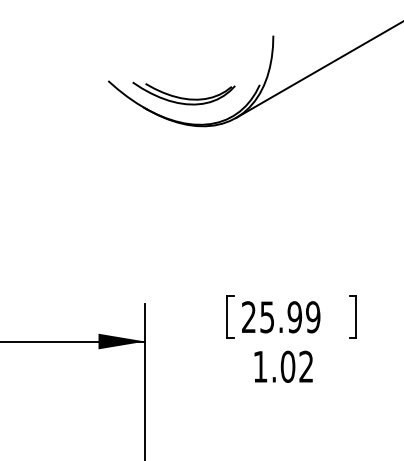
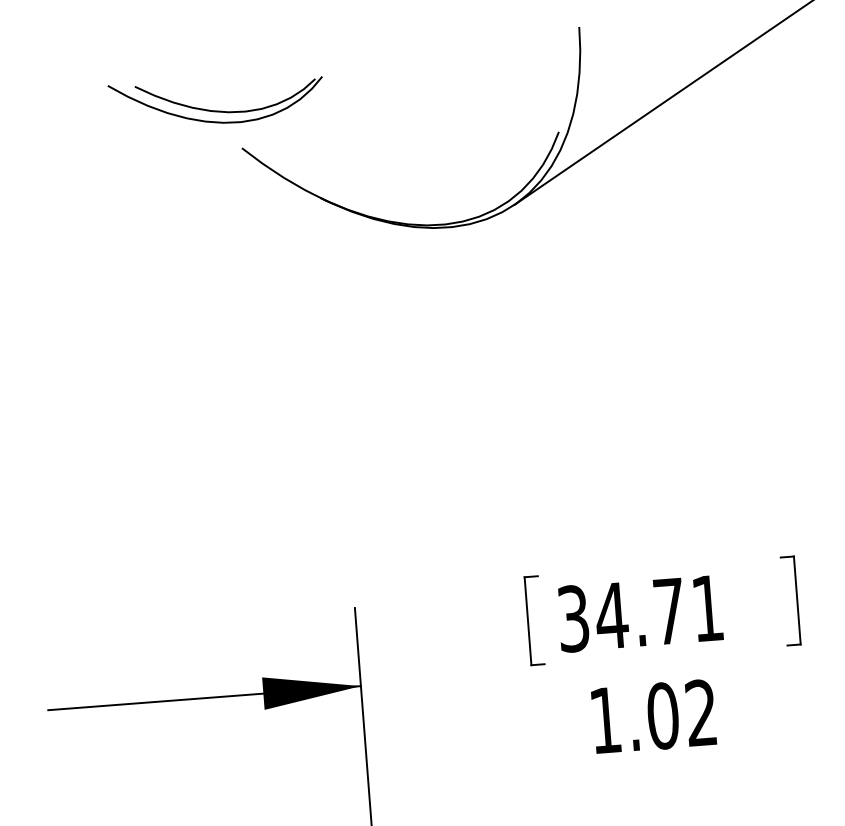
part: (183, 93) -> (215, 100), moved
text: (281, 317) -> (641, 614), 25.99 -> 34.71

